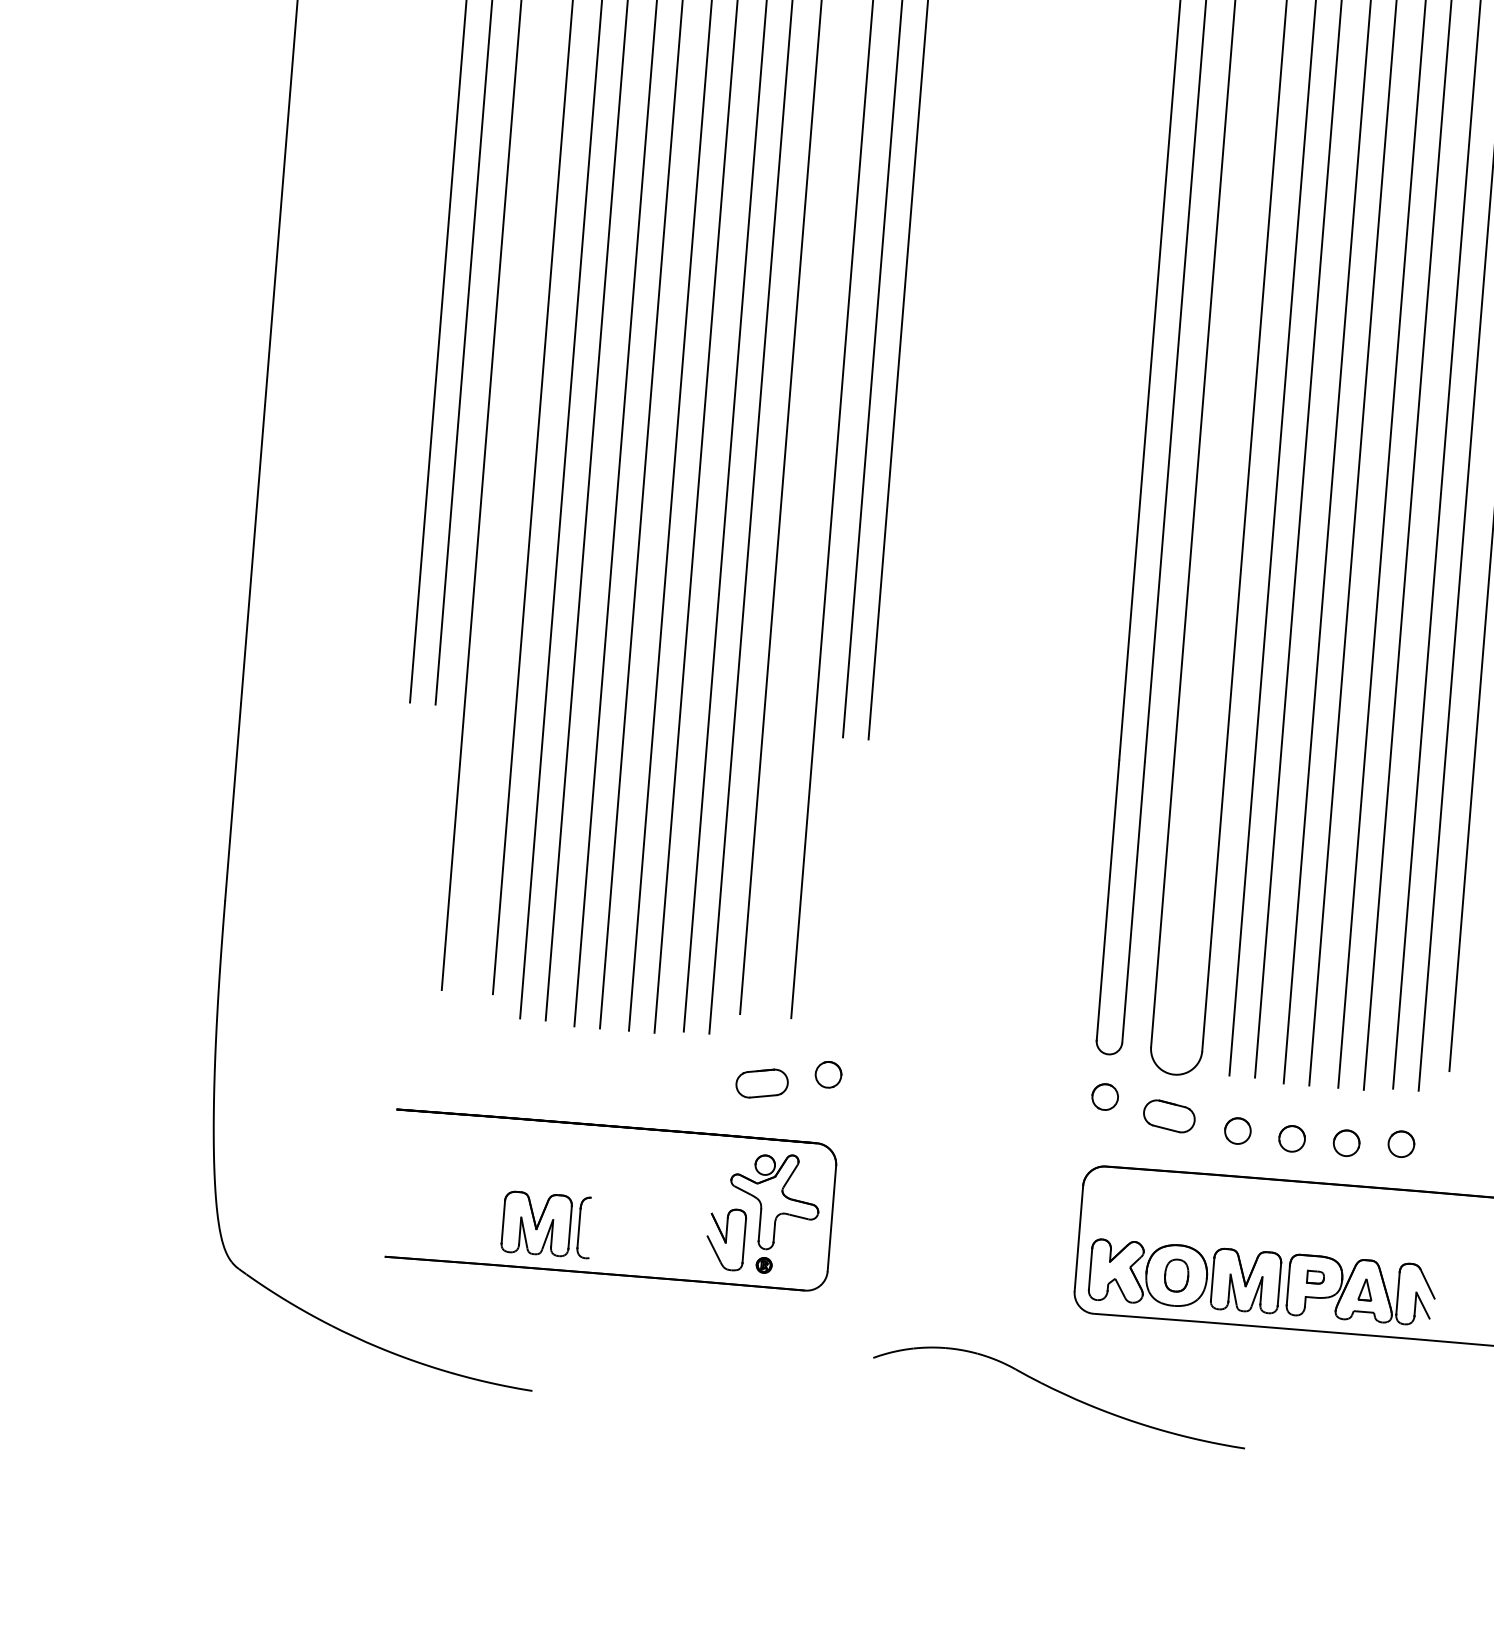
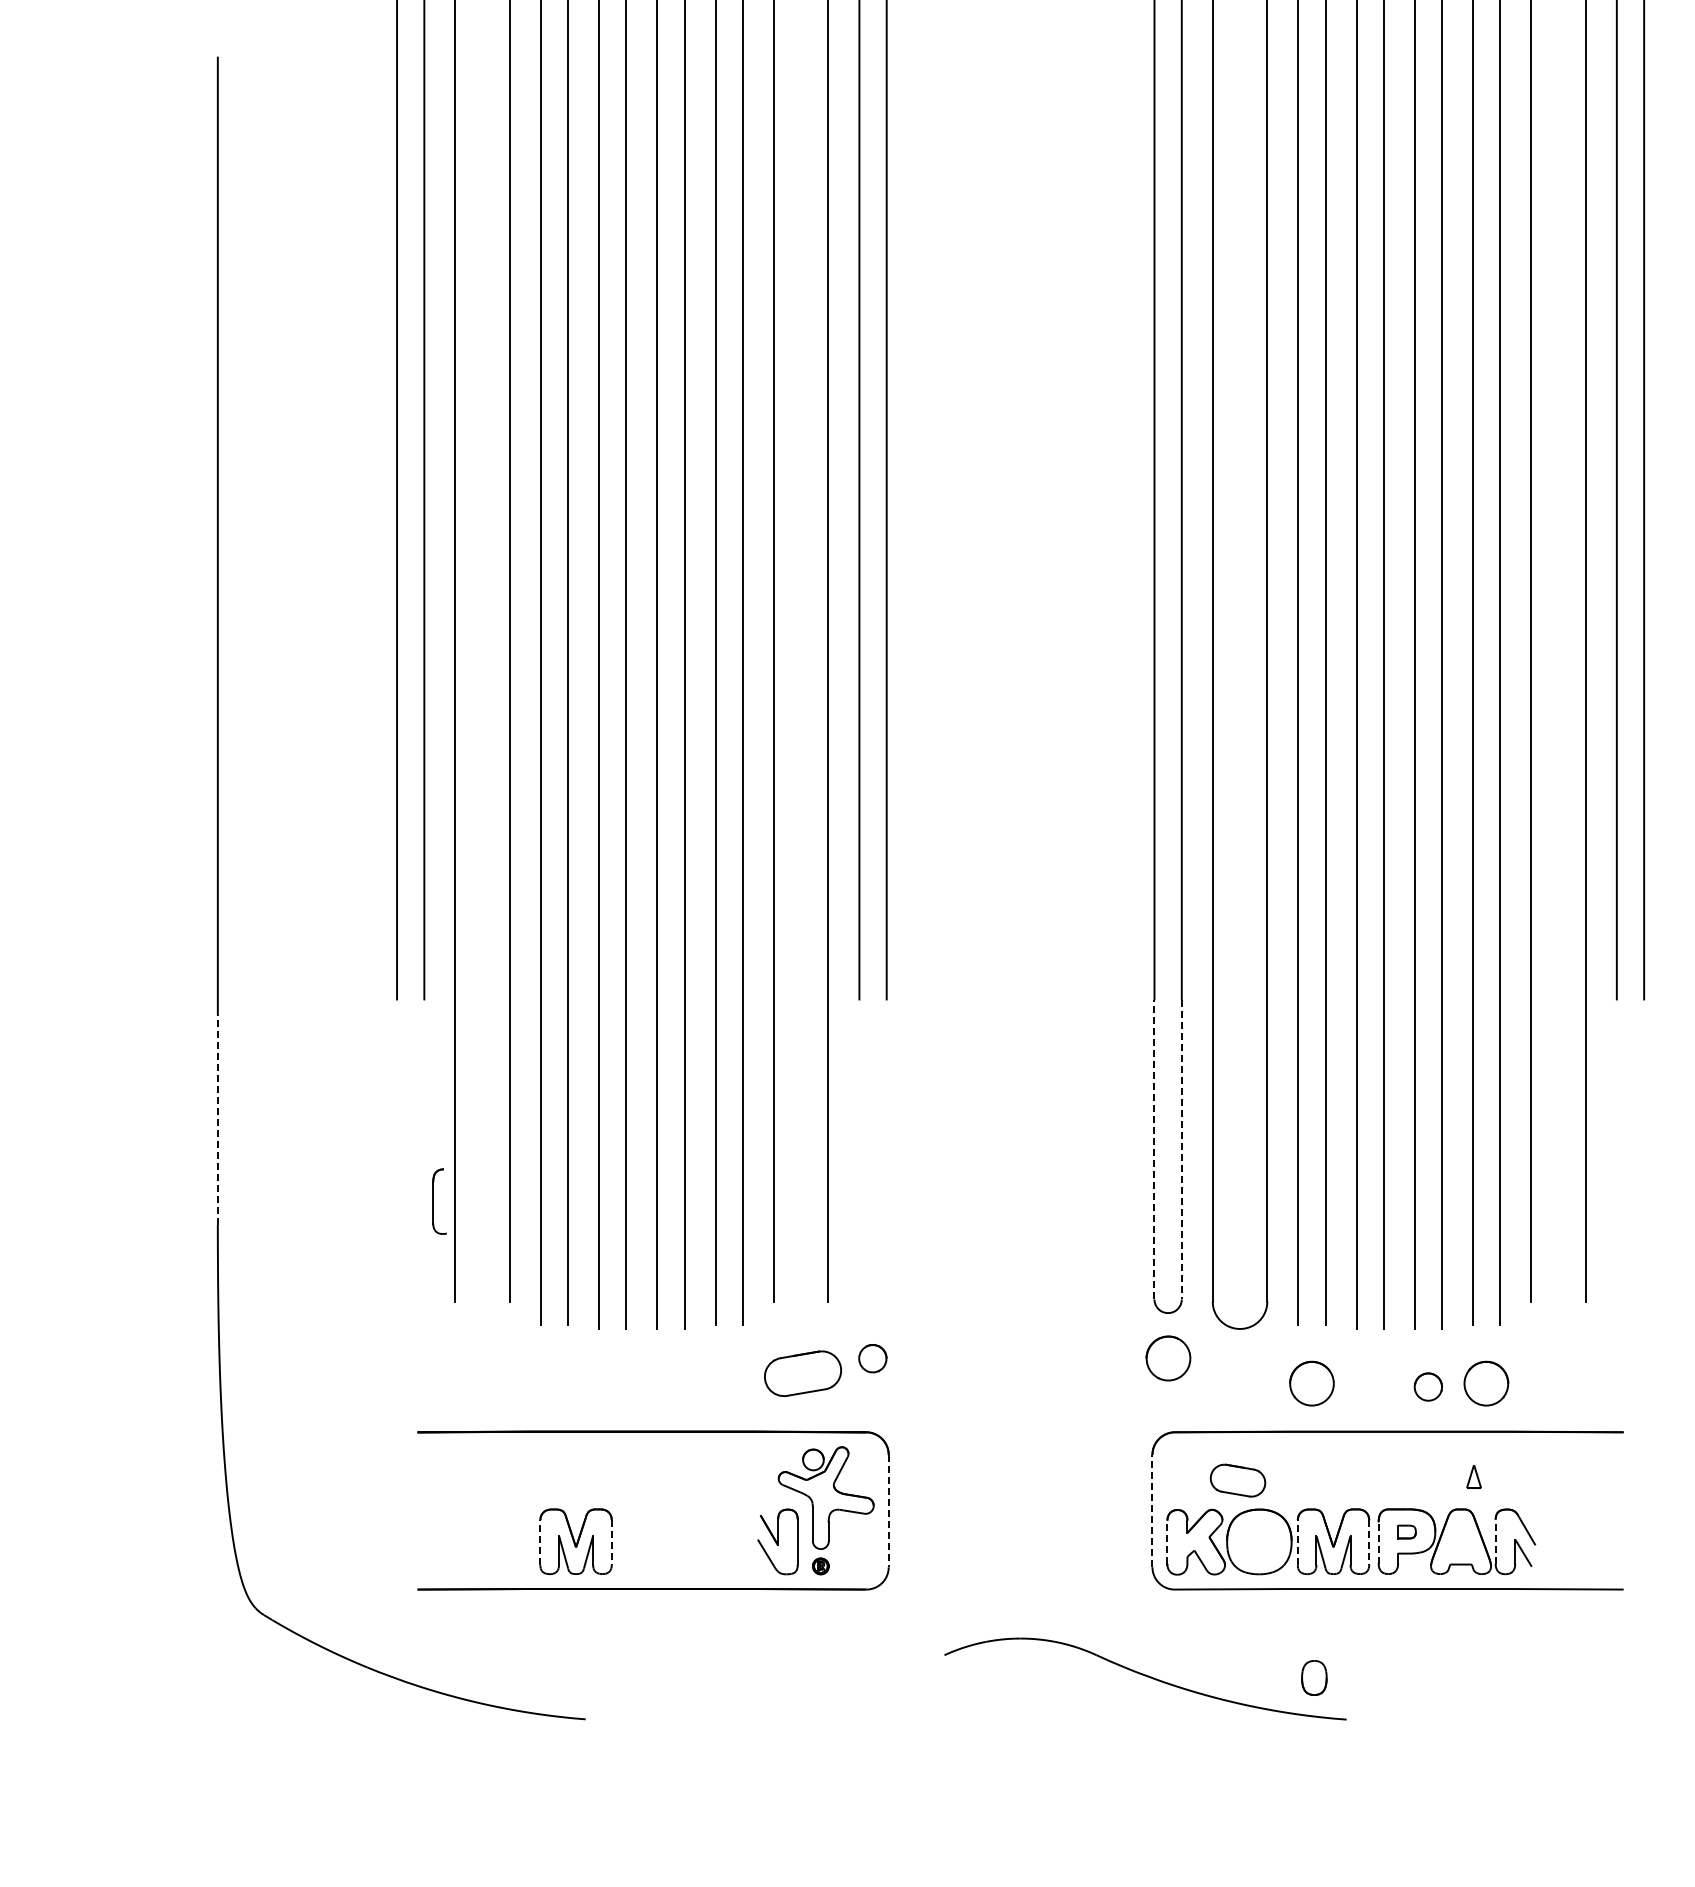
line: (232, 802) -> (217, 1120), solid -> dashed
line: (1108, 900) -> (1154, 1149), solid -> dashed
line: (1133, 902) -> (1181, 1149), solid -> dashed
part: (762, 1083) -> (803, 1373), size x1.4
part: (1104, 1096) -> (1167, 1358), size x1.6
part: (1168, 1116) -> (1237, 1480), moved
part: (1237, 1130) -> (1311, 1382), size x1.6
part: (1291, 1138) -> (1369, 1386), removed
part: (1401, 1143) -> (1486, 1382), size x1.6
line: (831, 1219) -> (888, 1511), solid -> dashed
line: (503, 1221) -> (540, 1542), solid -> dashed
part: (584, 1227) -> (439, 1201), moved
line: (569, 1228) -> (611, 1543), solid -> dashed
line: (1078, 1238) -> (1152, 1510), solid -> dashed
line: (1090, 1269) -> (1167, 1542), solid -> dashed
part: (1176, 1275) -> (1314, 1677), moved
line: (1212, 1278) -> (1297, 1542), solid -> dashed
line: (1279, 1285) -> (1369, 1543), solid -> dashed
line: (1288, 1286) -> (1378, 1543), solid -> dashed
part: (1365, 1289) -> (1473, 1476), moved
line: (1397, 1292) -> (1495, 1541), solid -> dashed

